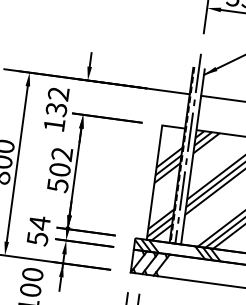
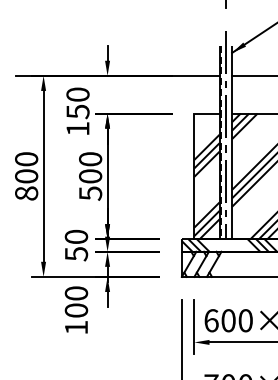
text: (57, 101) -> (77, 102), 132 -> 150
text: (62, 154) -> (90, 159), 502 -> 500
text: (39, 222) -> (76, 236), 54 -> 50

